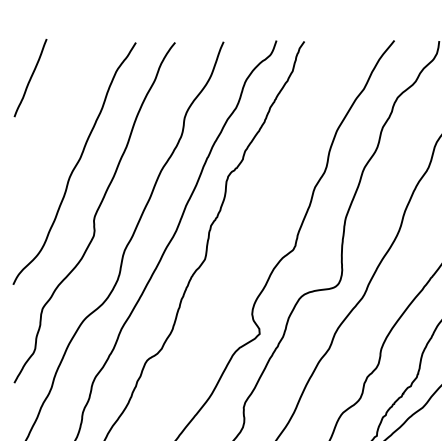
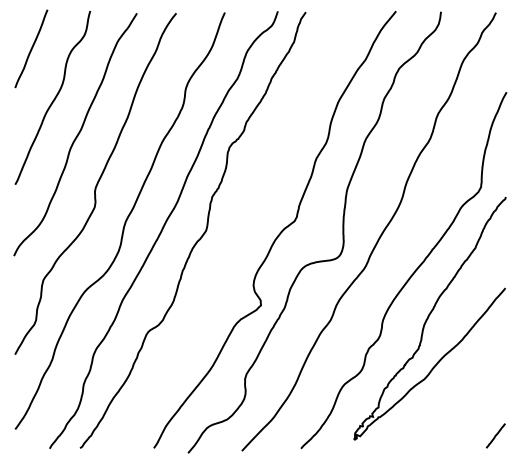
curve: (53, 126) -> (54, 97), added

